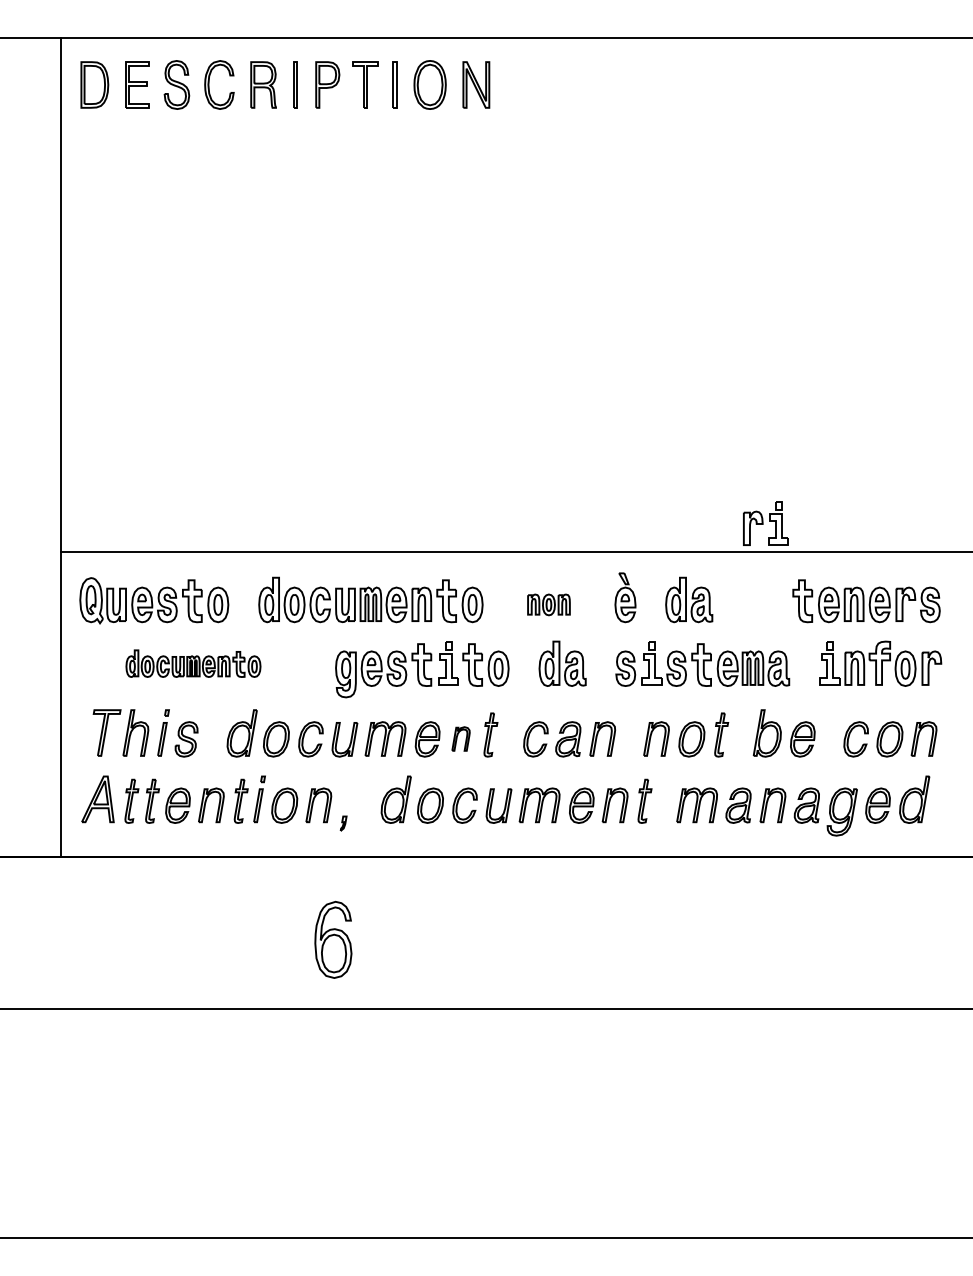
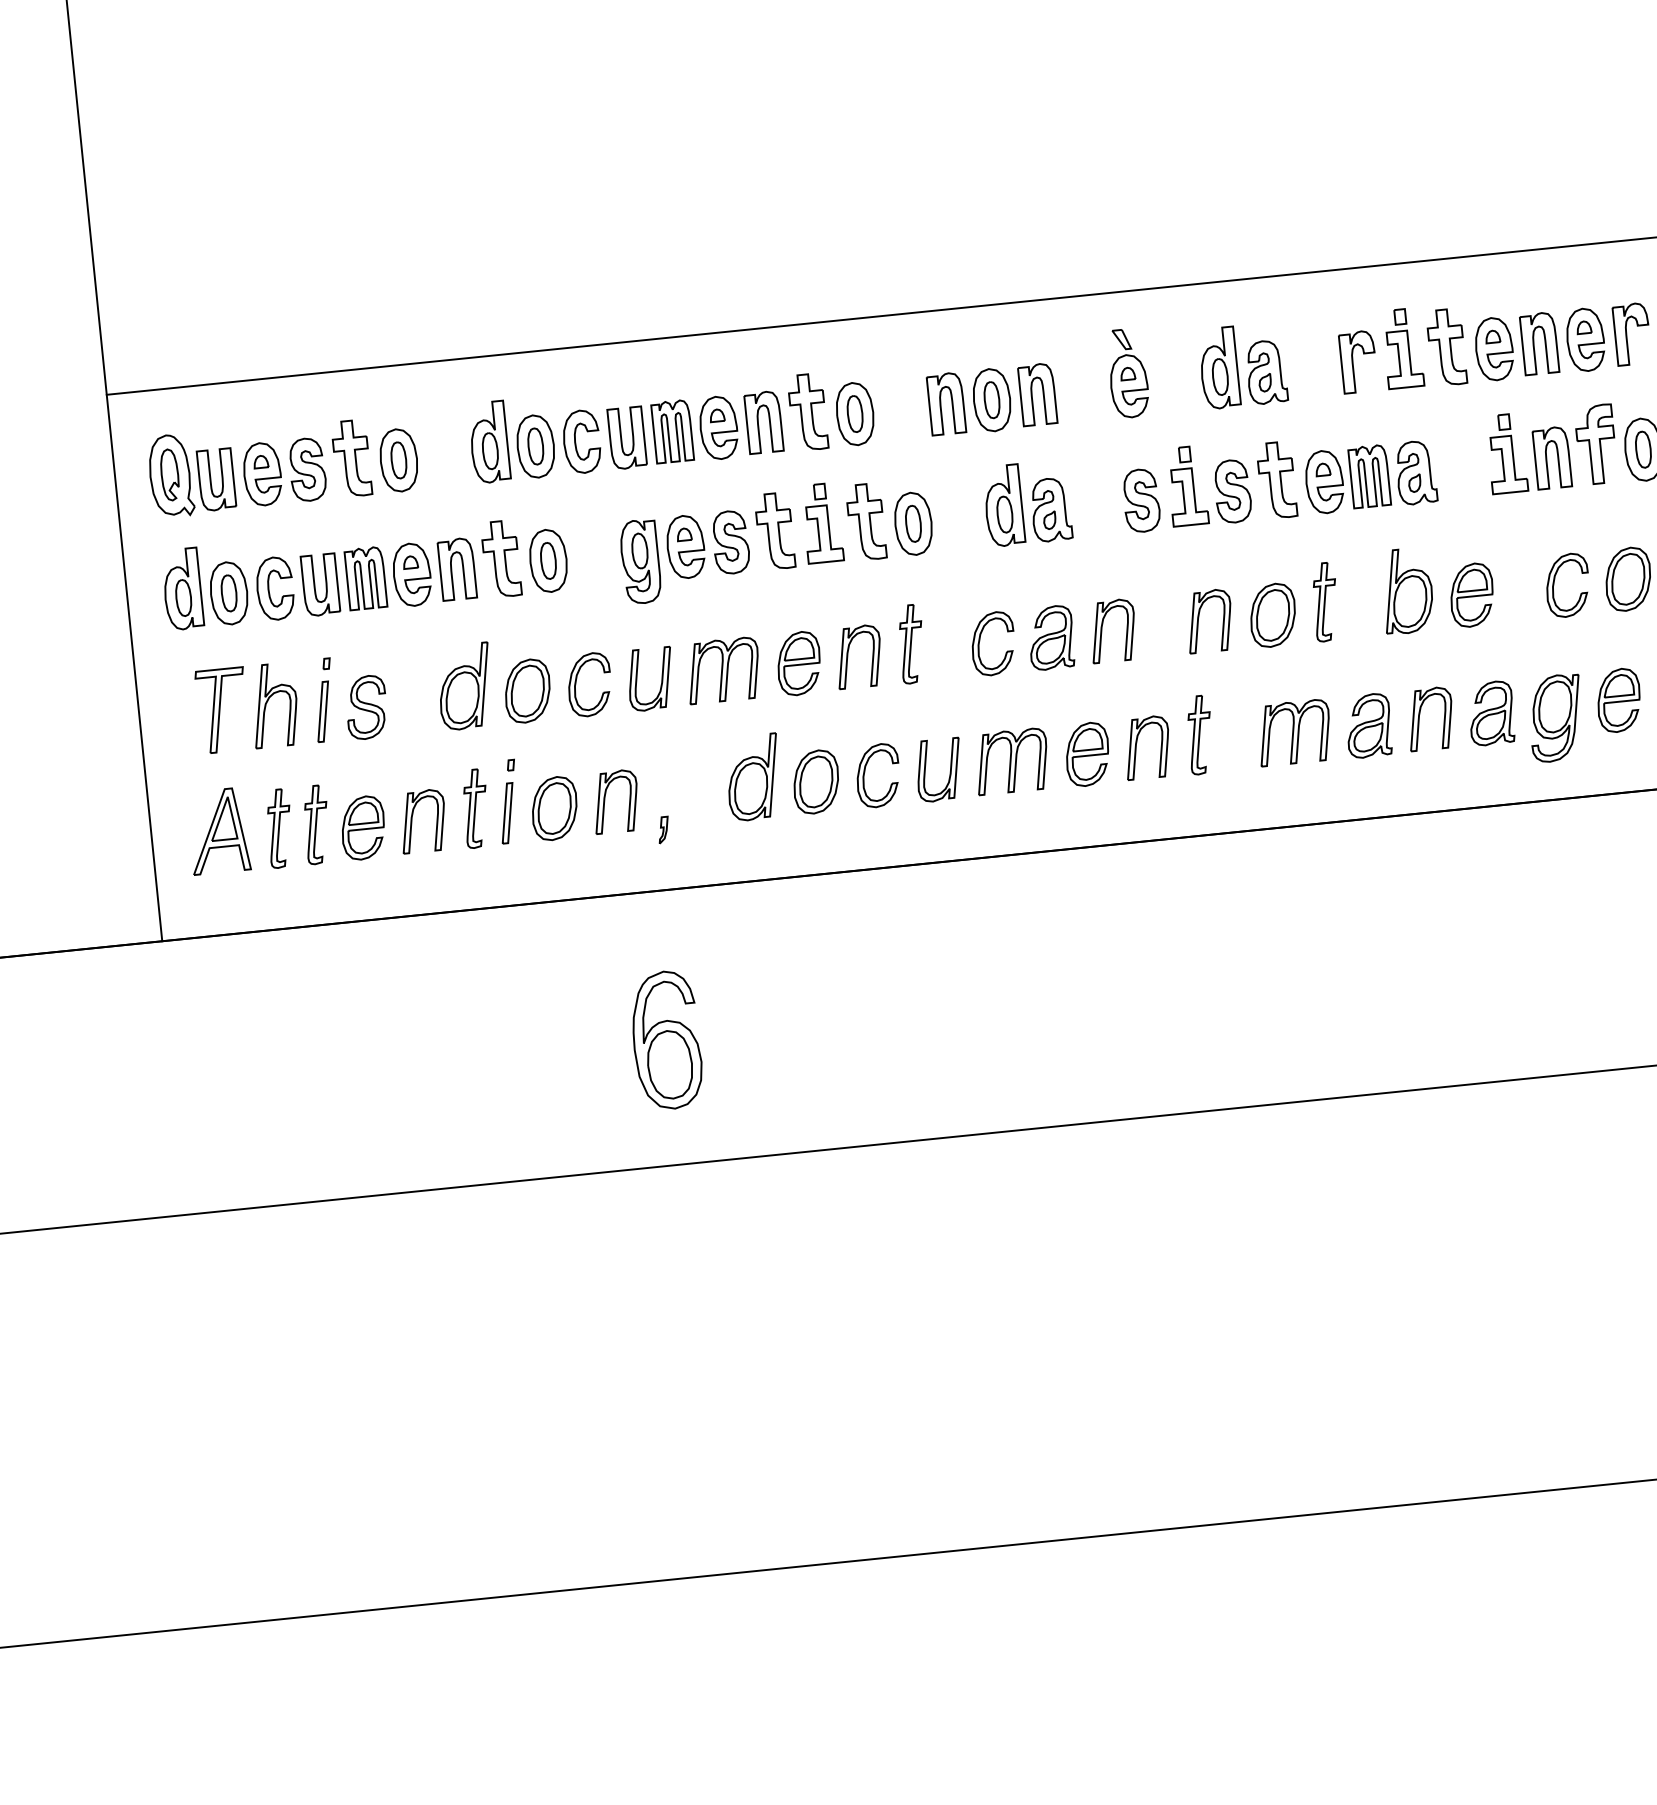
part: (765, 523) -> (1379, 351), moved
part: (548, 604) -> (991, 399), size x1.67
part: (193, 663) -> (365, 570), size x1.67
part: (460, 738) -> (857, 655), size x1.43

